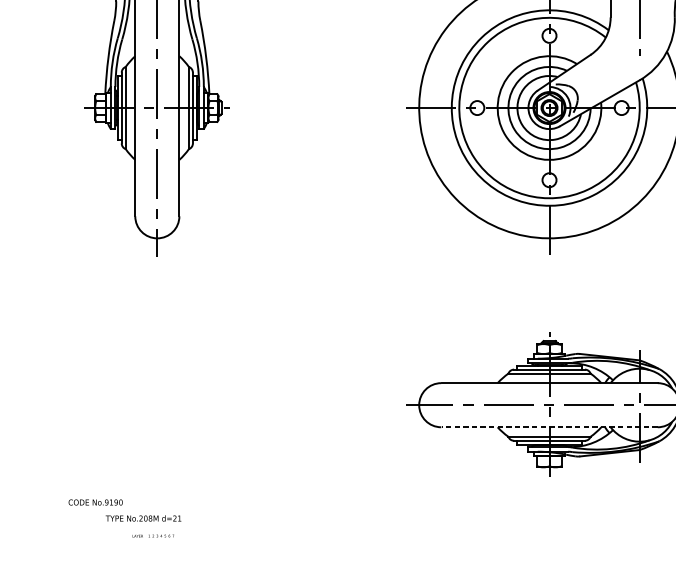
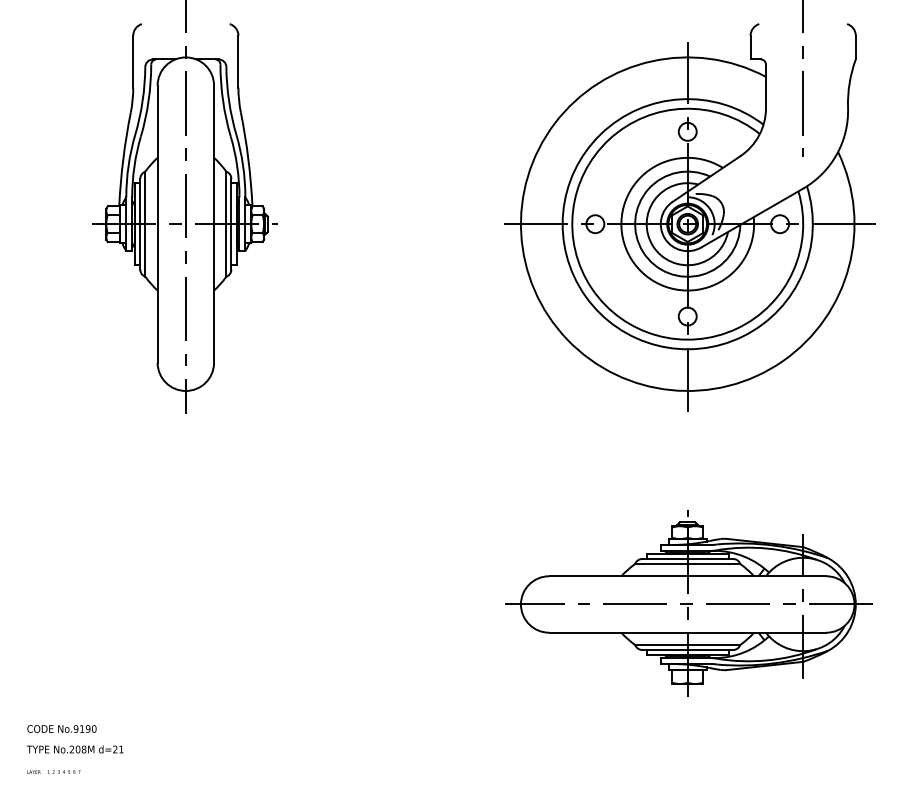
line: (549, 427) -> (687, 632), dashed -> solid
text: (95, 502) -> (61, 728), moved
text: (143, 518) -> (74, 749), moved
text: (153, 535) -> (53, 771), moved

